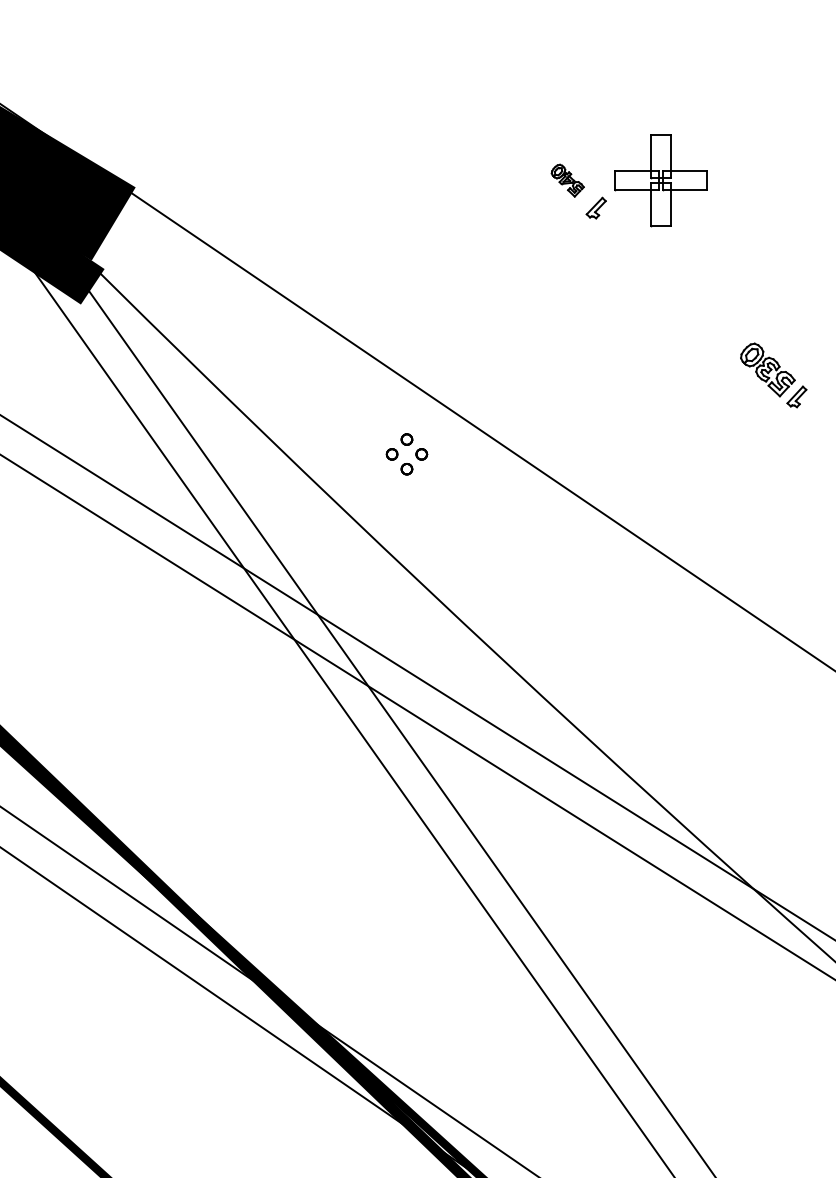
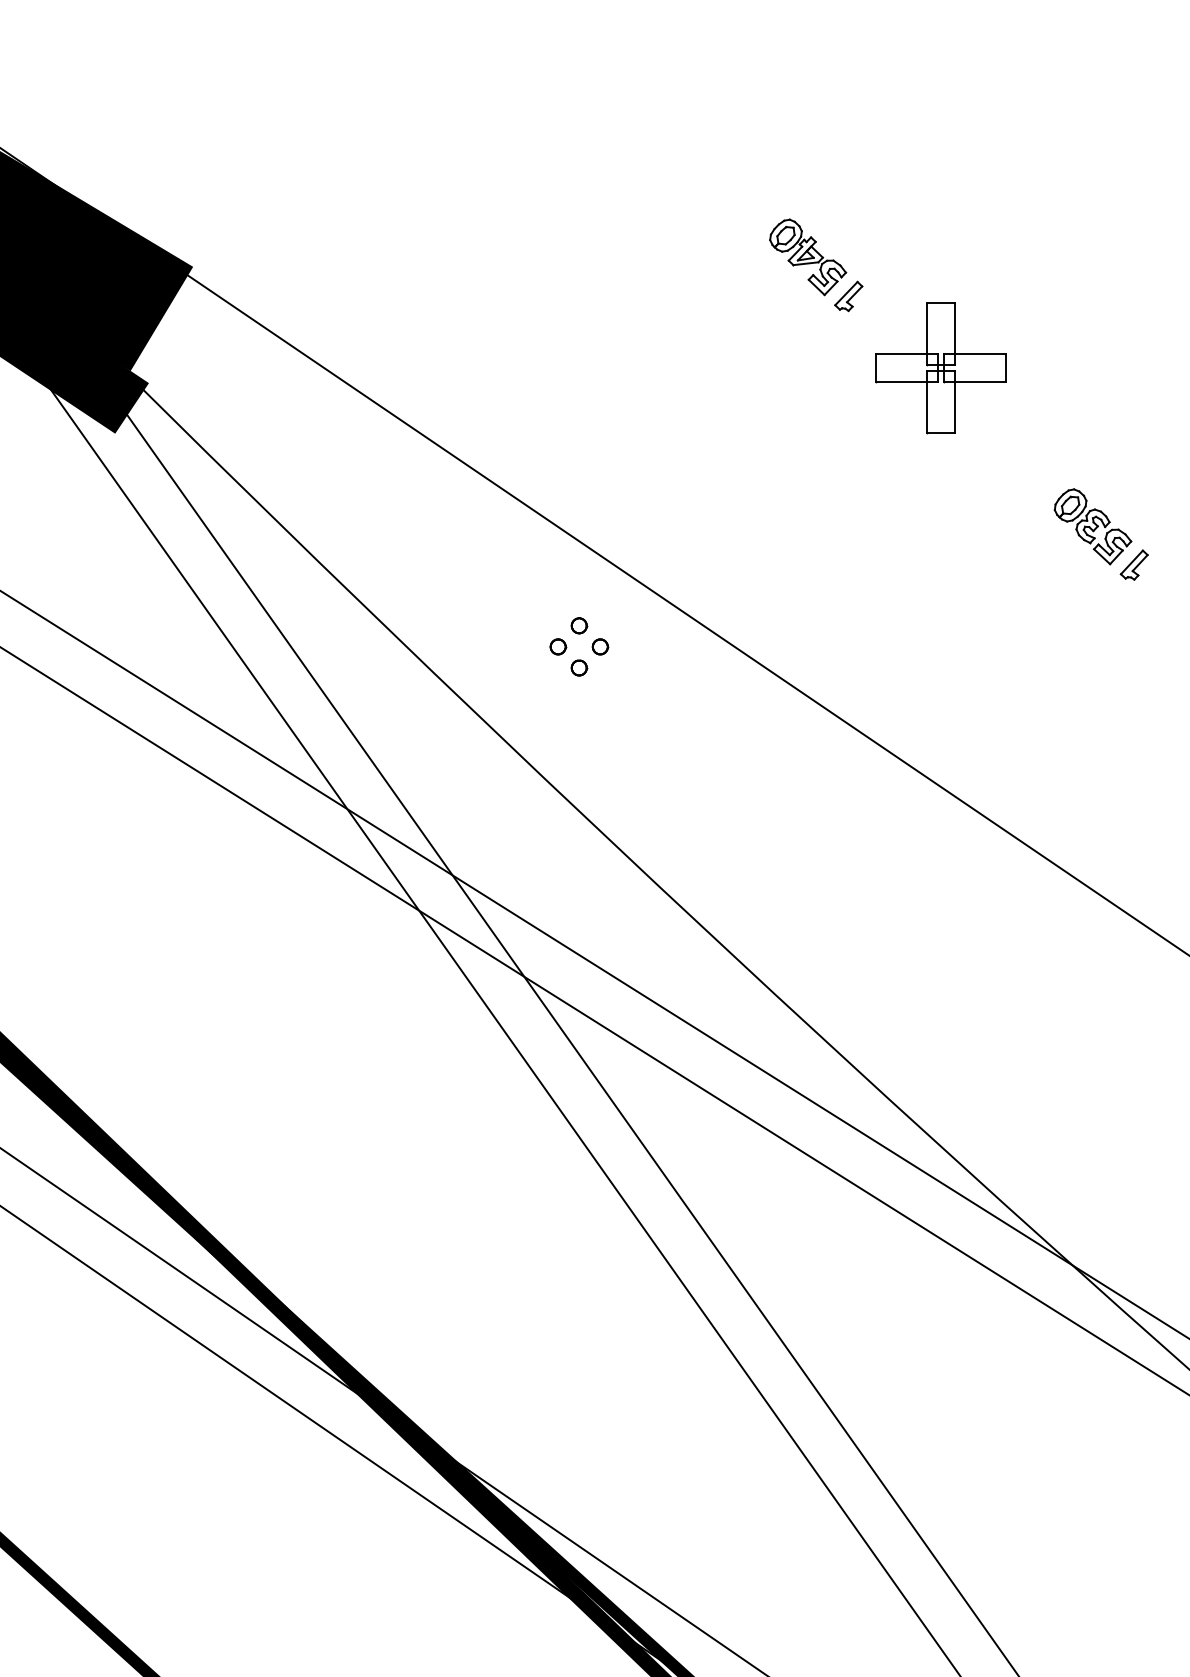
part: (568, 180) -> (808, 257), size x1.67
part: (660, 180) -> (940, 368), moved

